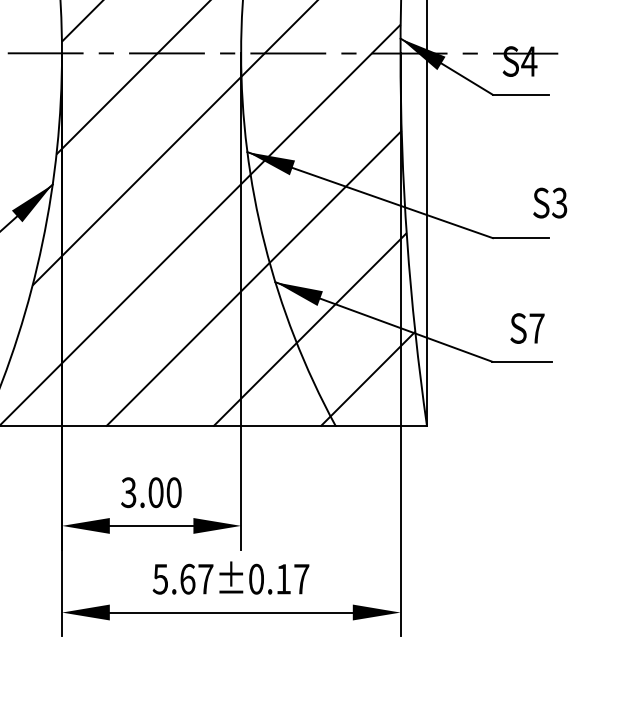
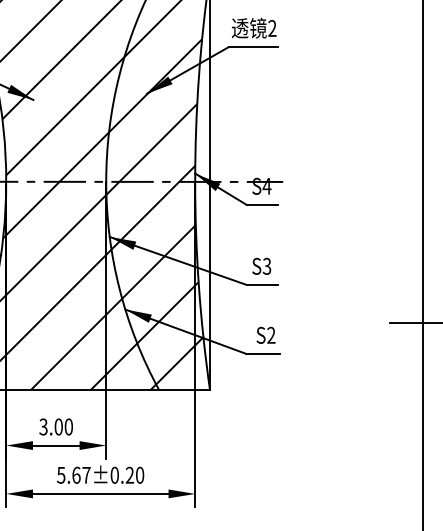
text: (549, 201) -> (261, 265), moved
text: (537, 326) -> (271, 334), S7 -> S2
text: (291, 577) -> (134, 474), 5.67±0.17 -> 5.67±0.20

